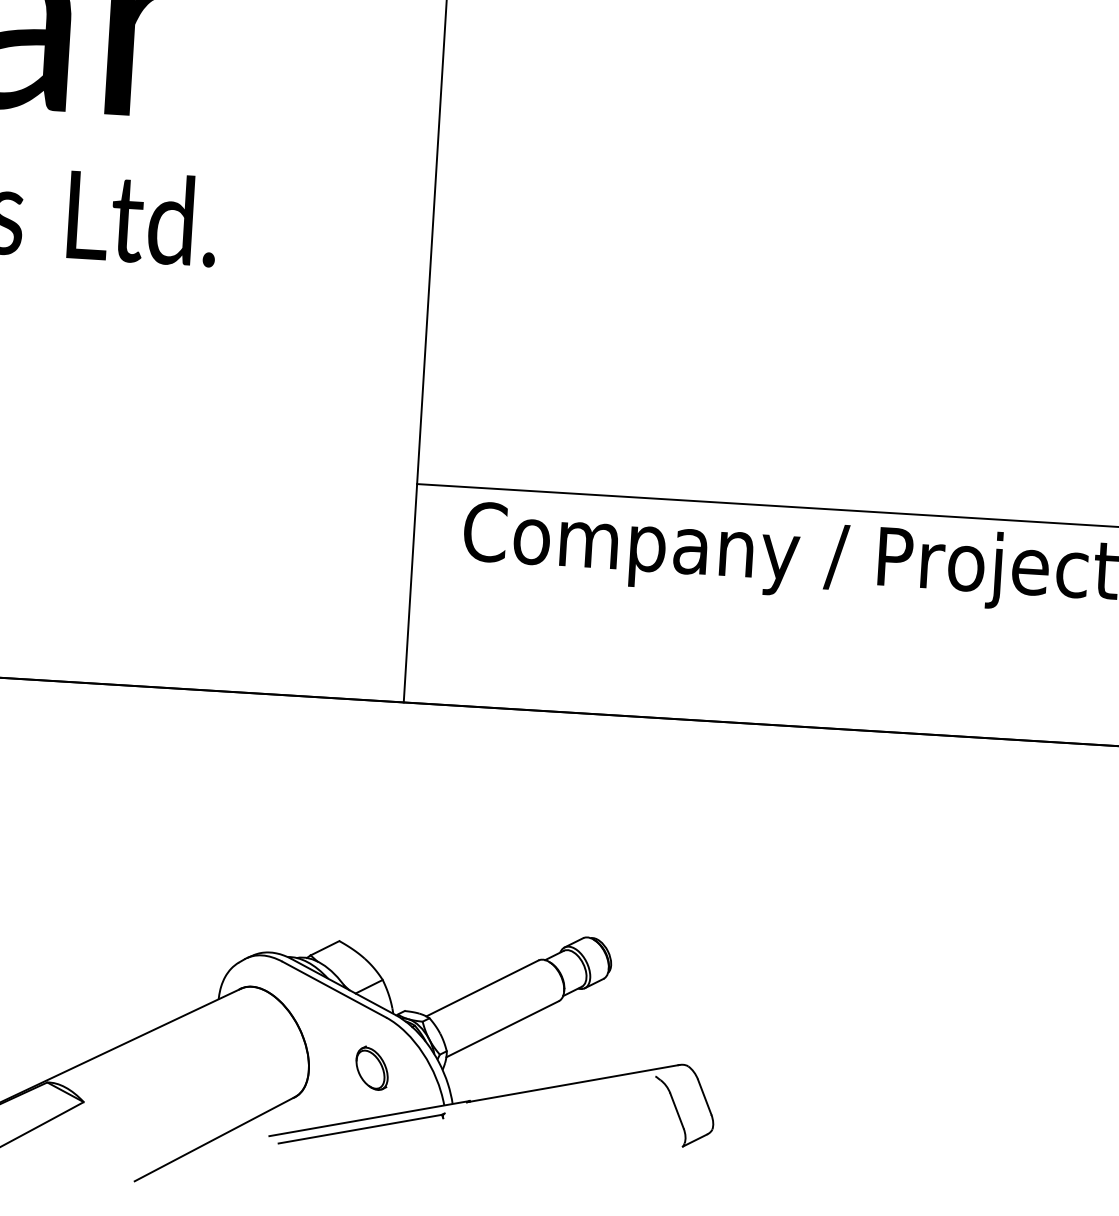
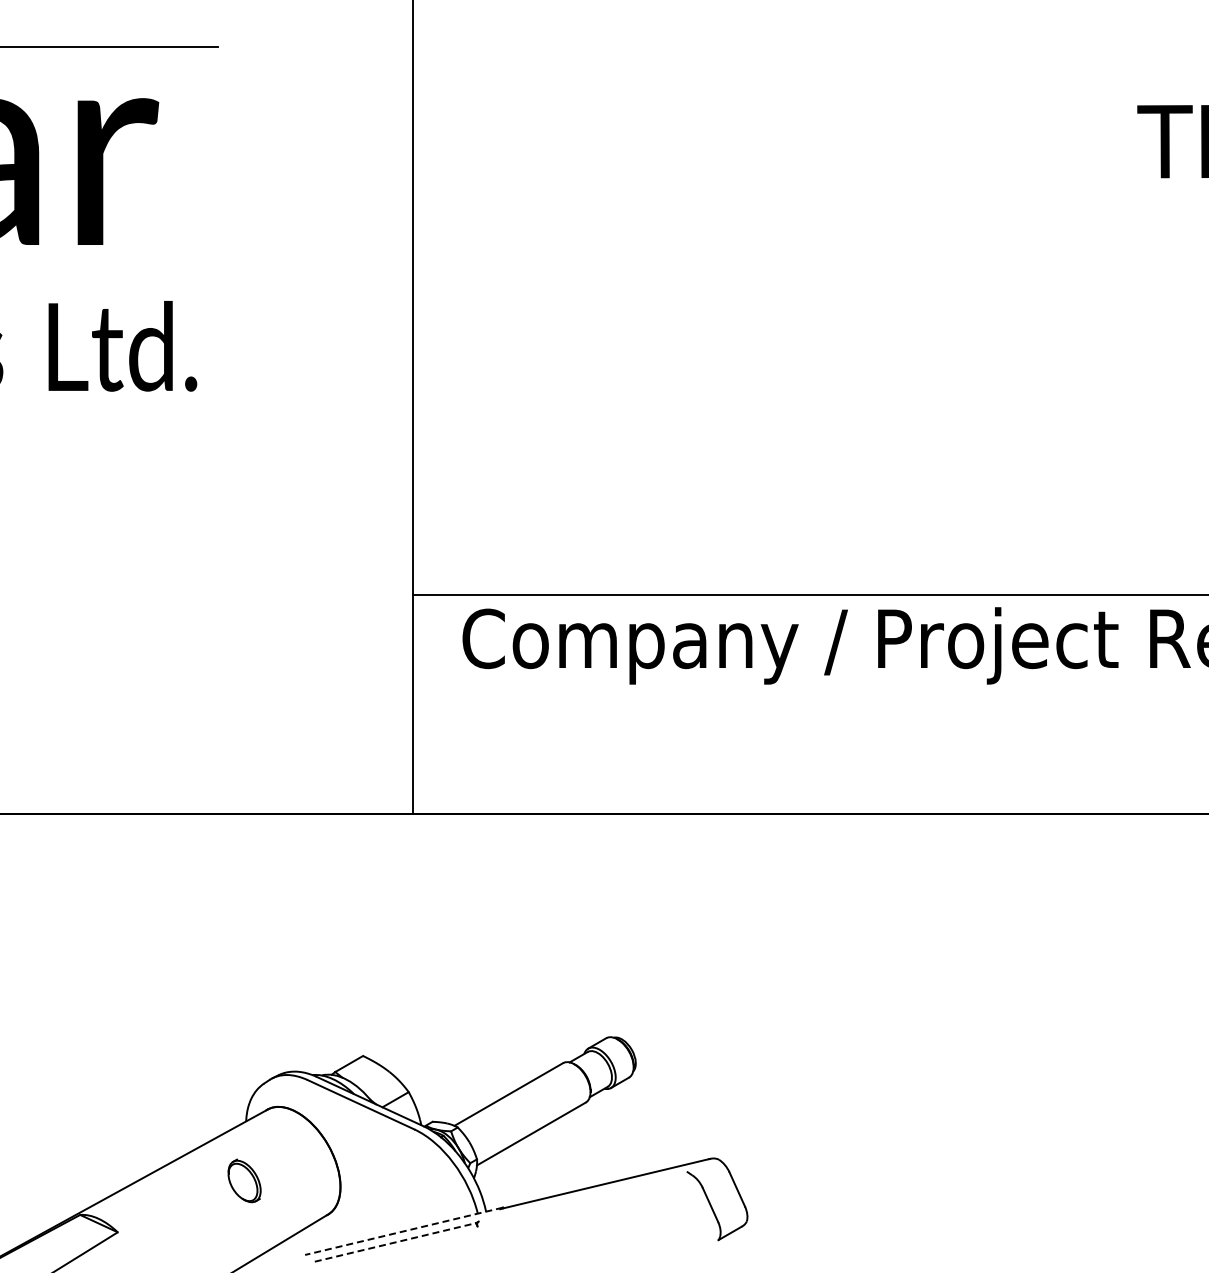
part: (372, 1067) -> (244, 1180), moved
line: (370, 1118) -> (404, 1231), solid -> dashed
line: (360, 1129) -> (395, 1242), solid -> dashed

